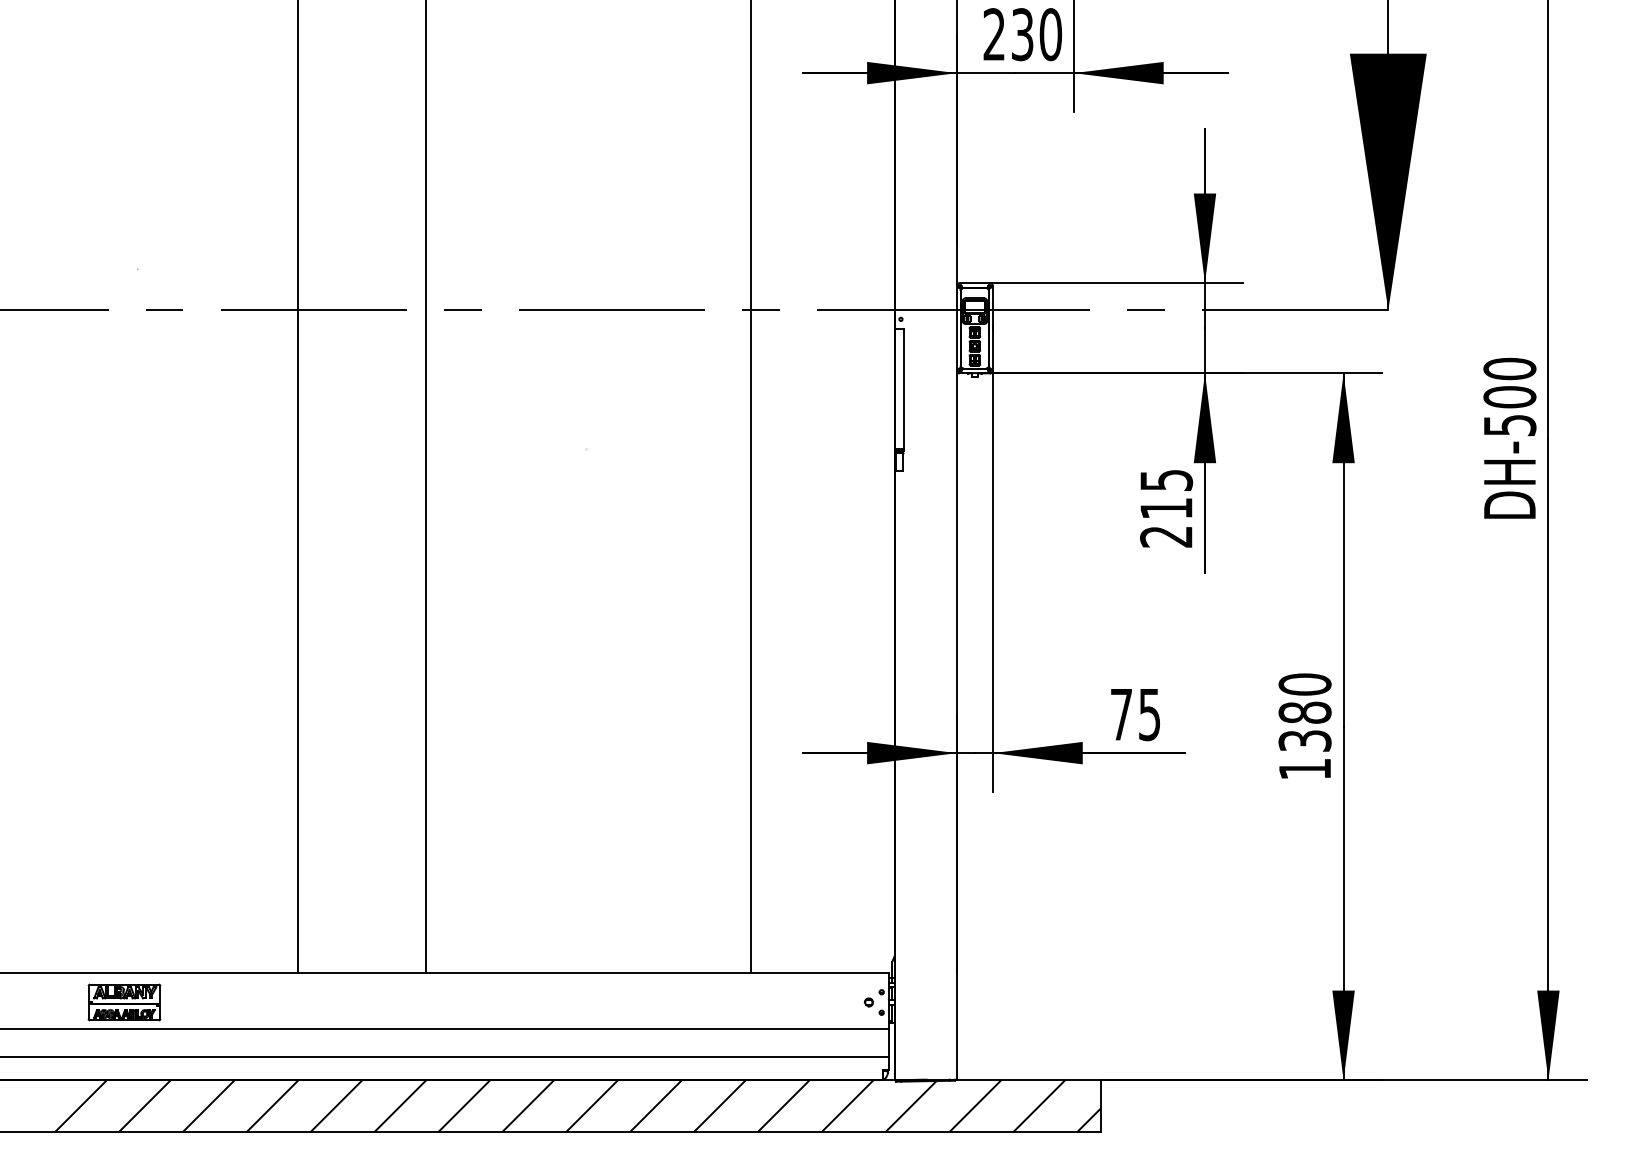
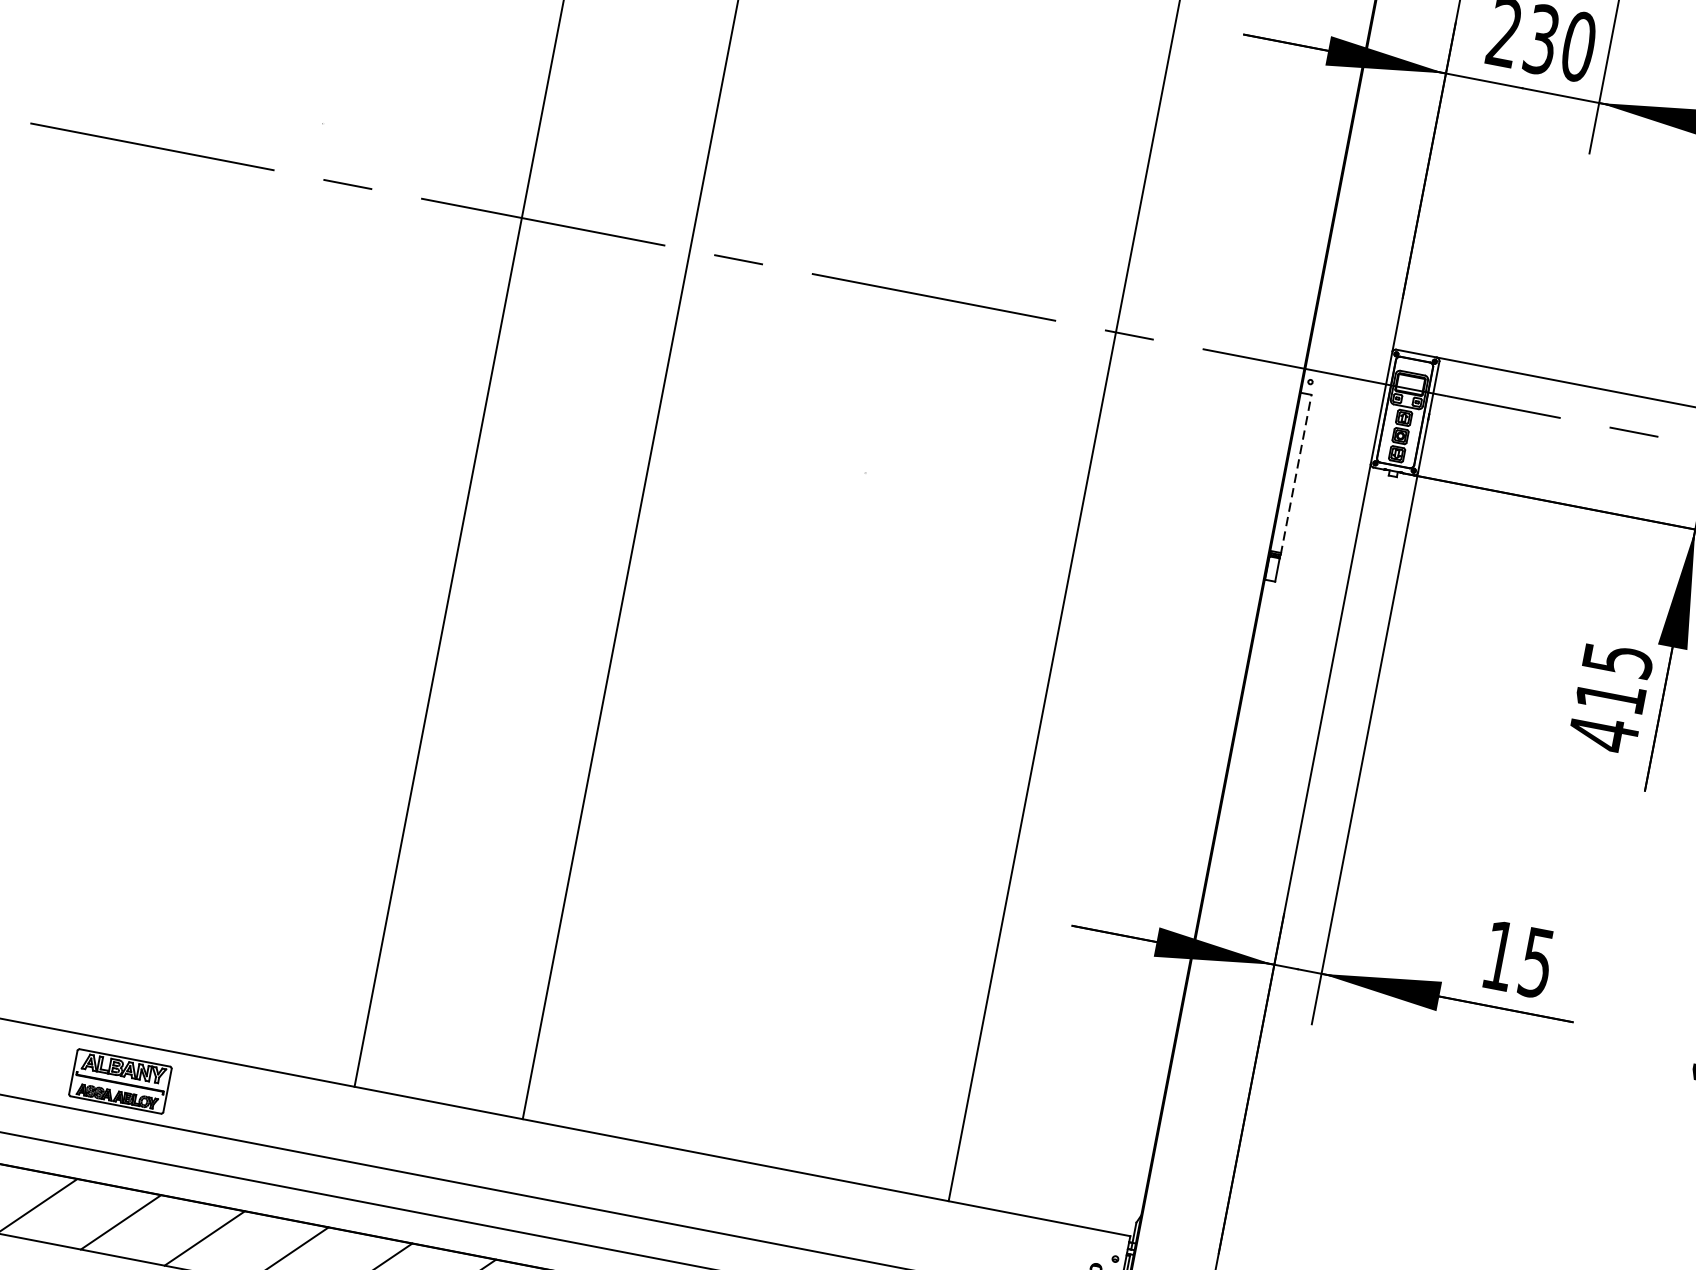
line: (903, 389) -> (1296, 474), solid -> dashed
text: (1166, 536) -> (1603, 733), 215 -> 415
text: (1121, 714) -> (1499, 955), 75 -> 15

